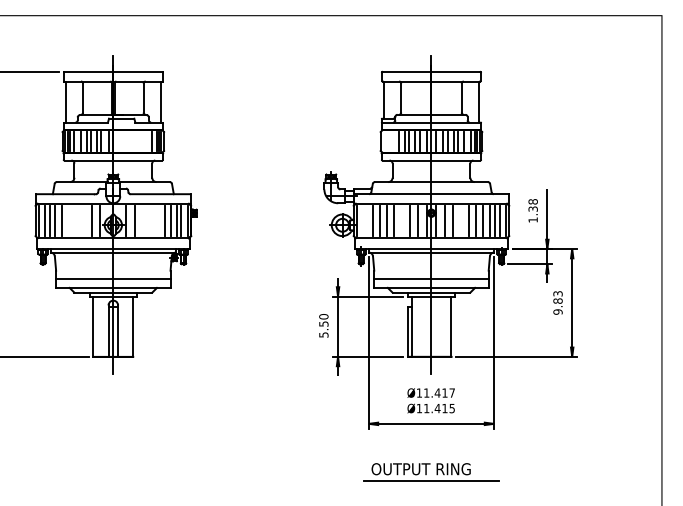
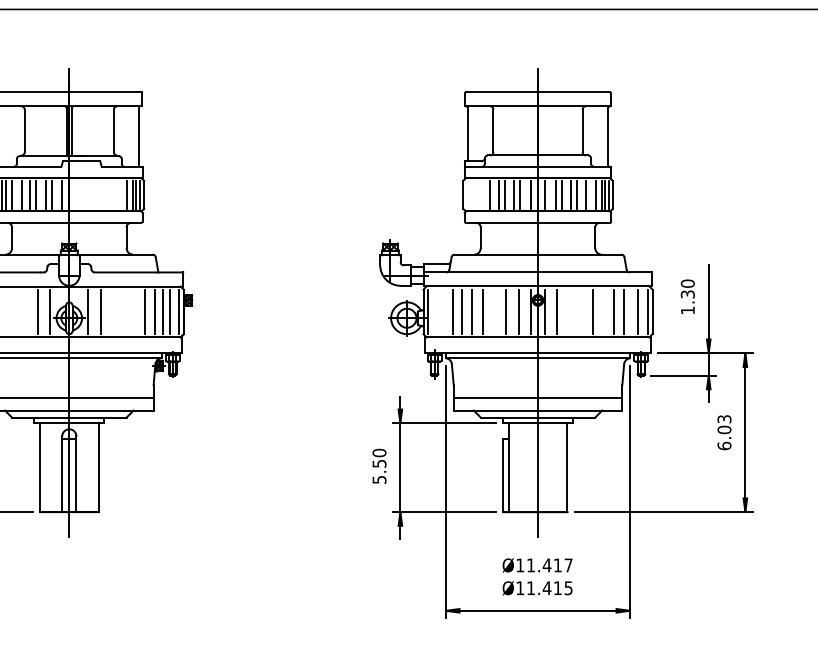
text: (532, 201) -> (686, 283), 1.38 -> 1.30
line: (453, 220) -> (570, 311), removed
line: (476, 220) -> (604, 311), removed
line: (494, 220) -> (630, 311), removed
text: (557, 306) -> (723, 437), 9.83 -> 6.03

